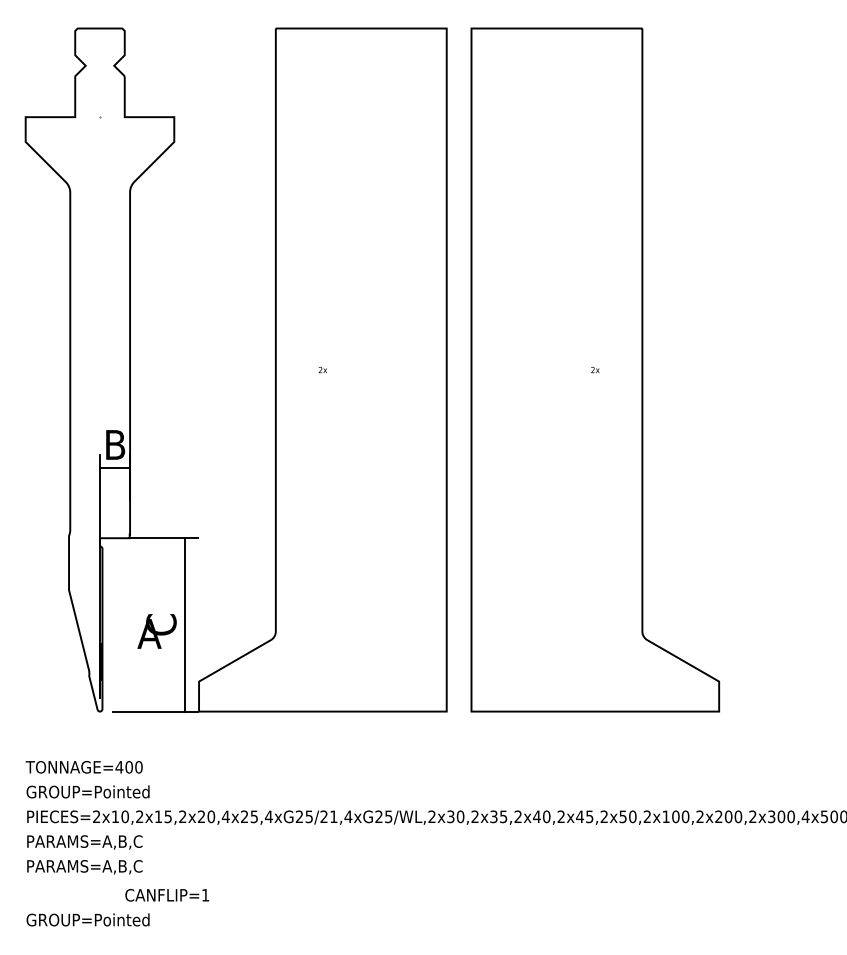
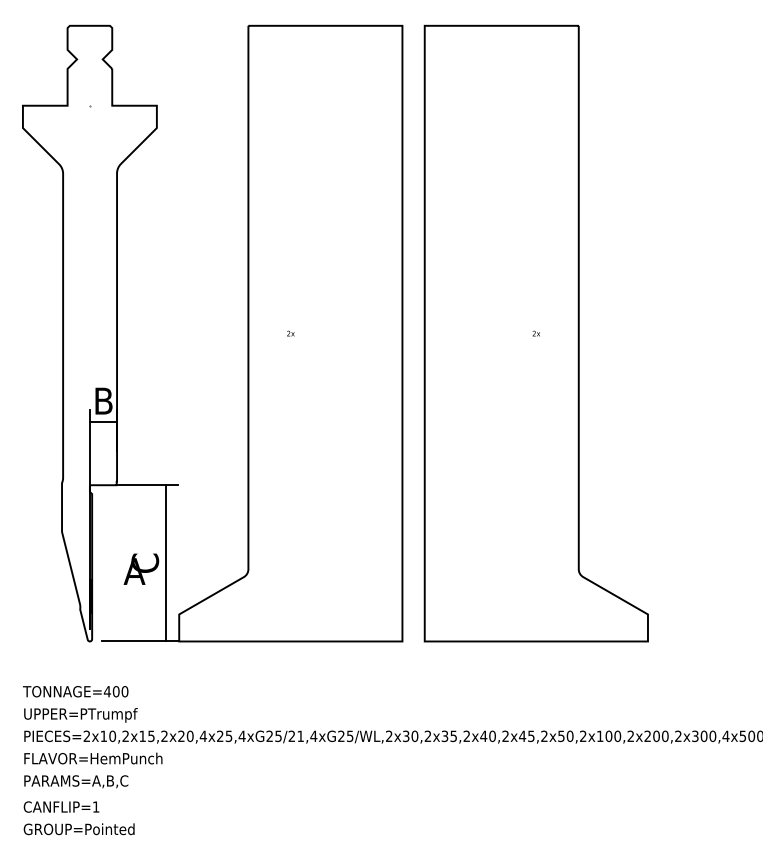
text: (89, 793) -> (80, 715), GROUP=Pointed -> UPPER=PTrumpf
text: (103, 841) -> (93, 758), PARAMS=A,B,C -> FLAVOR=HemPunch
text: (167, 894) -> (61, 806), moved

